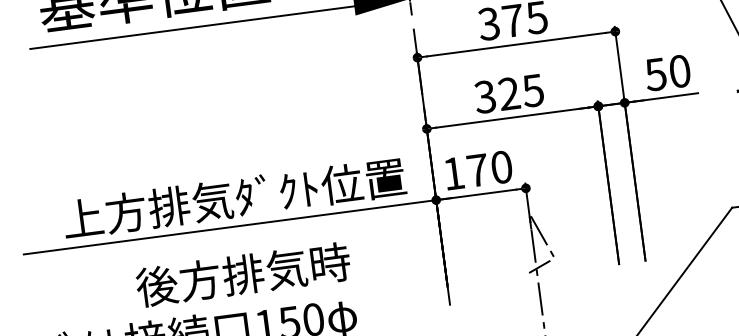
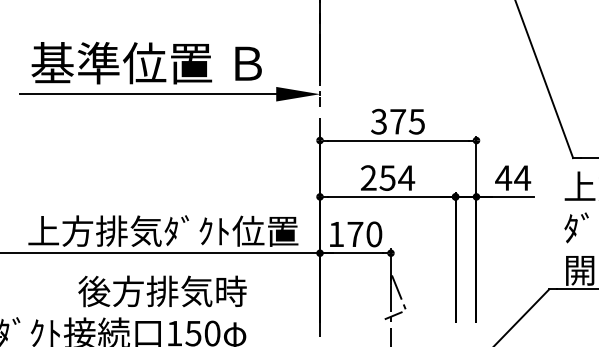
text: (668, 72) -> (513, 177), 50 -> 44
text: (508, 93) -> (387, 177), 325 -> 254

